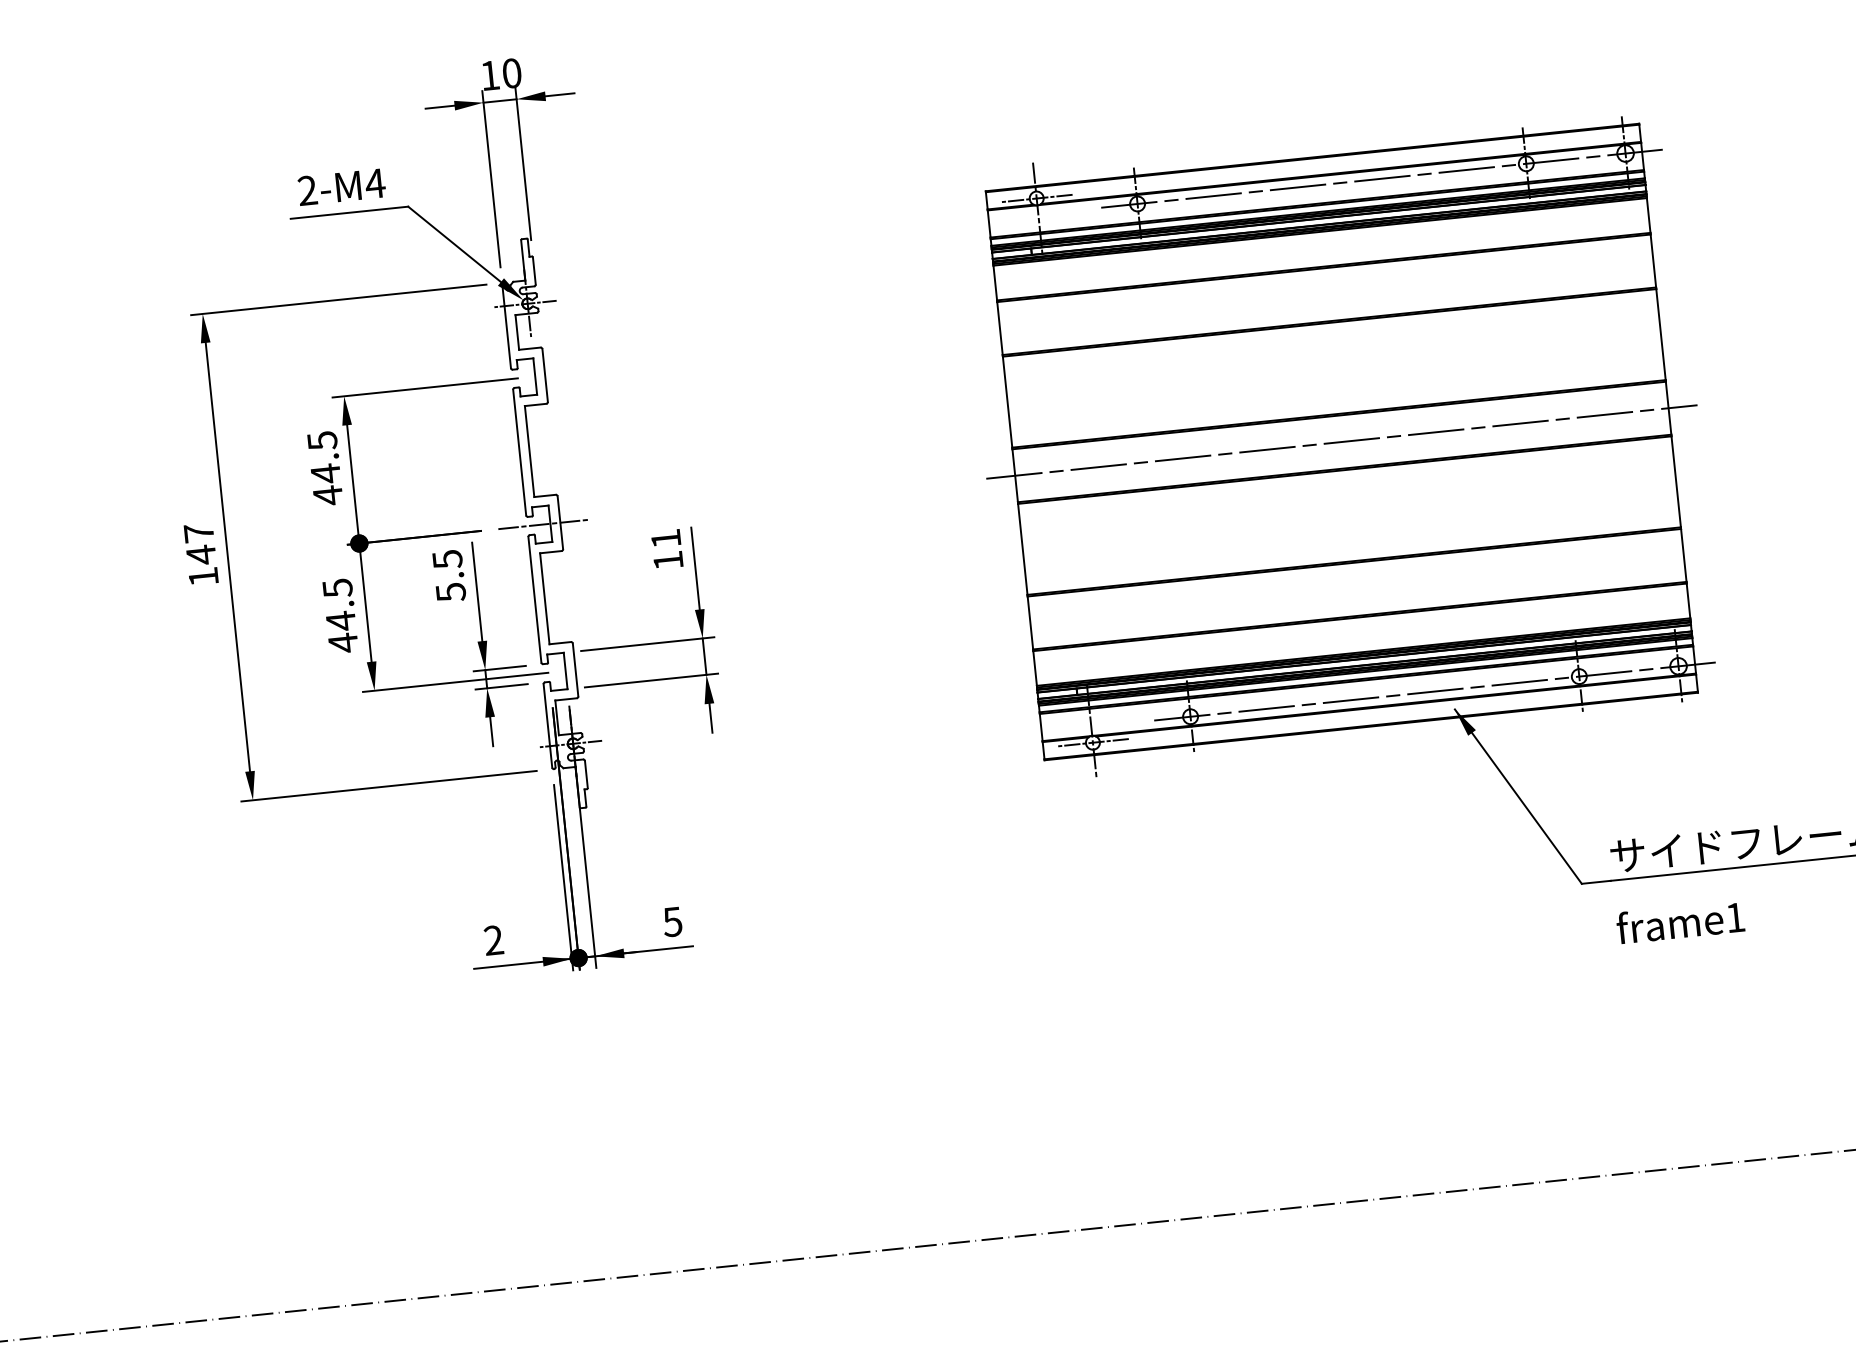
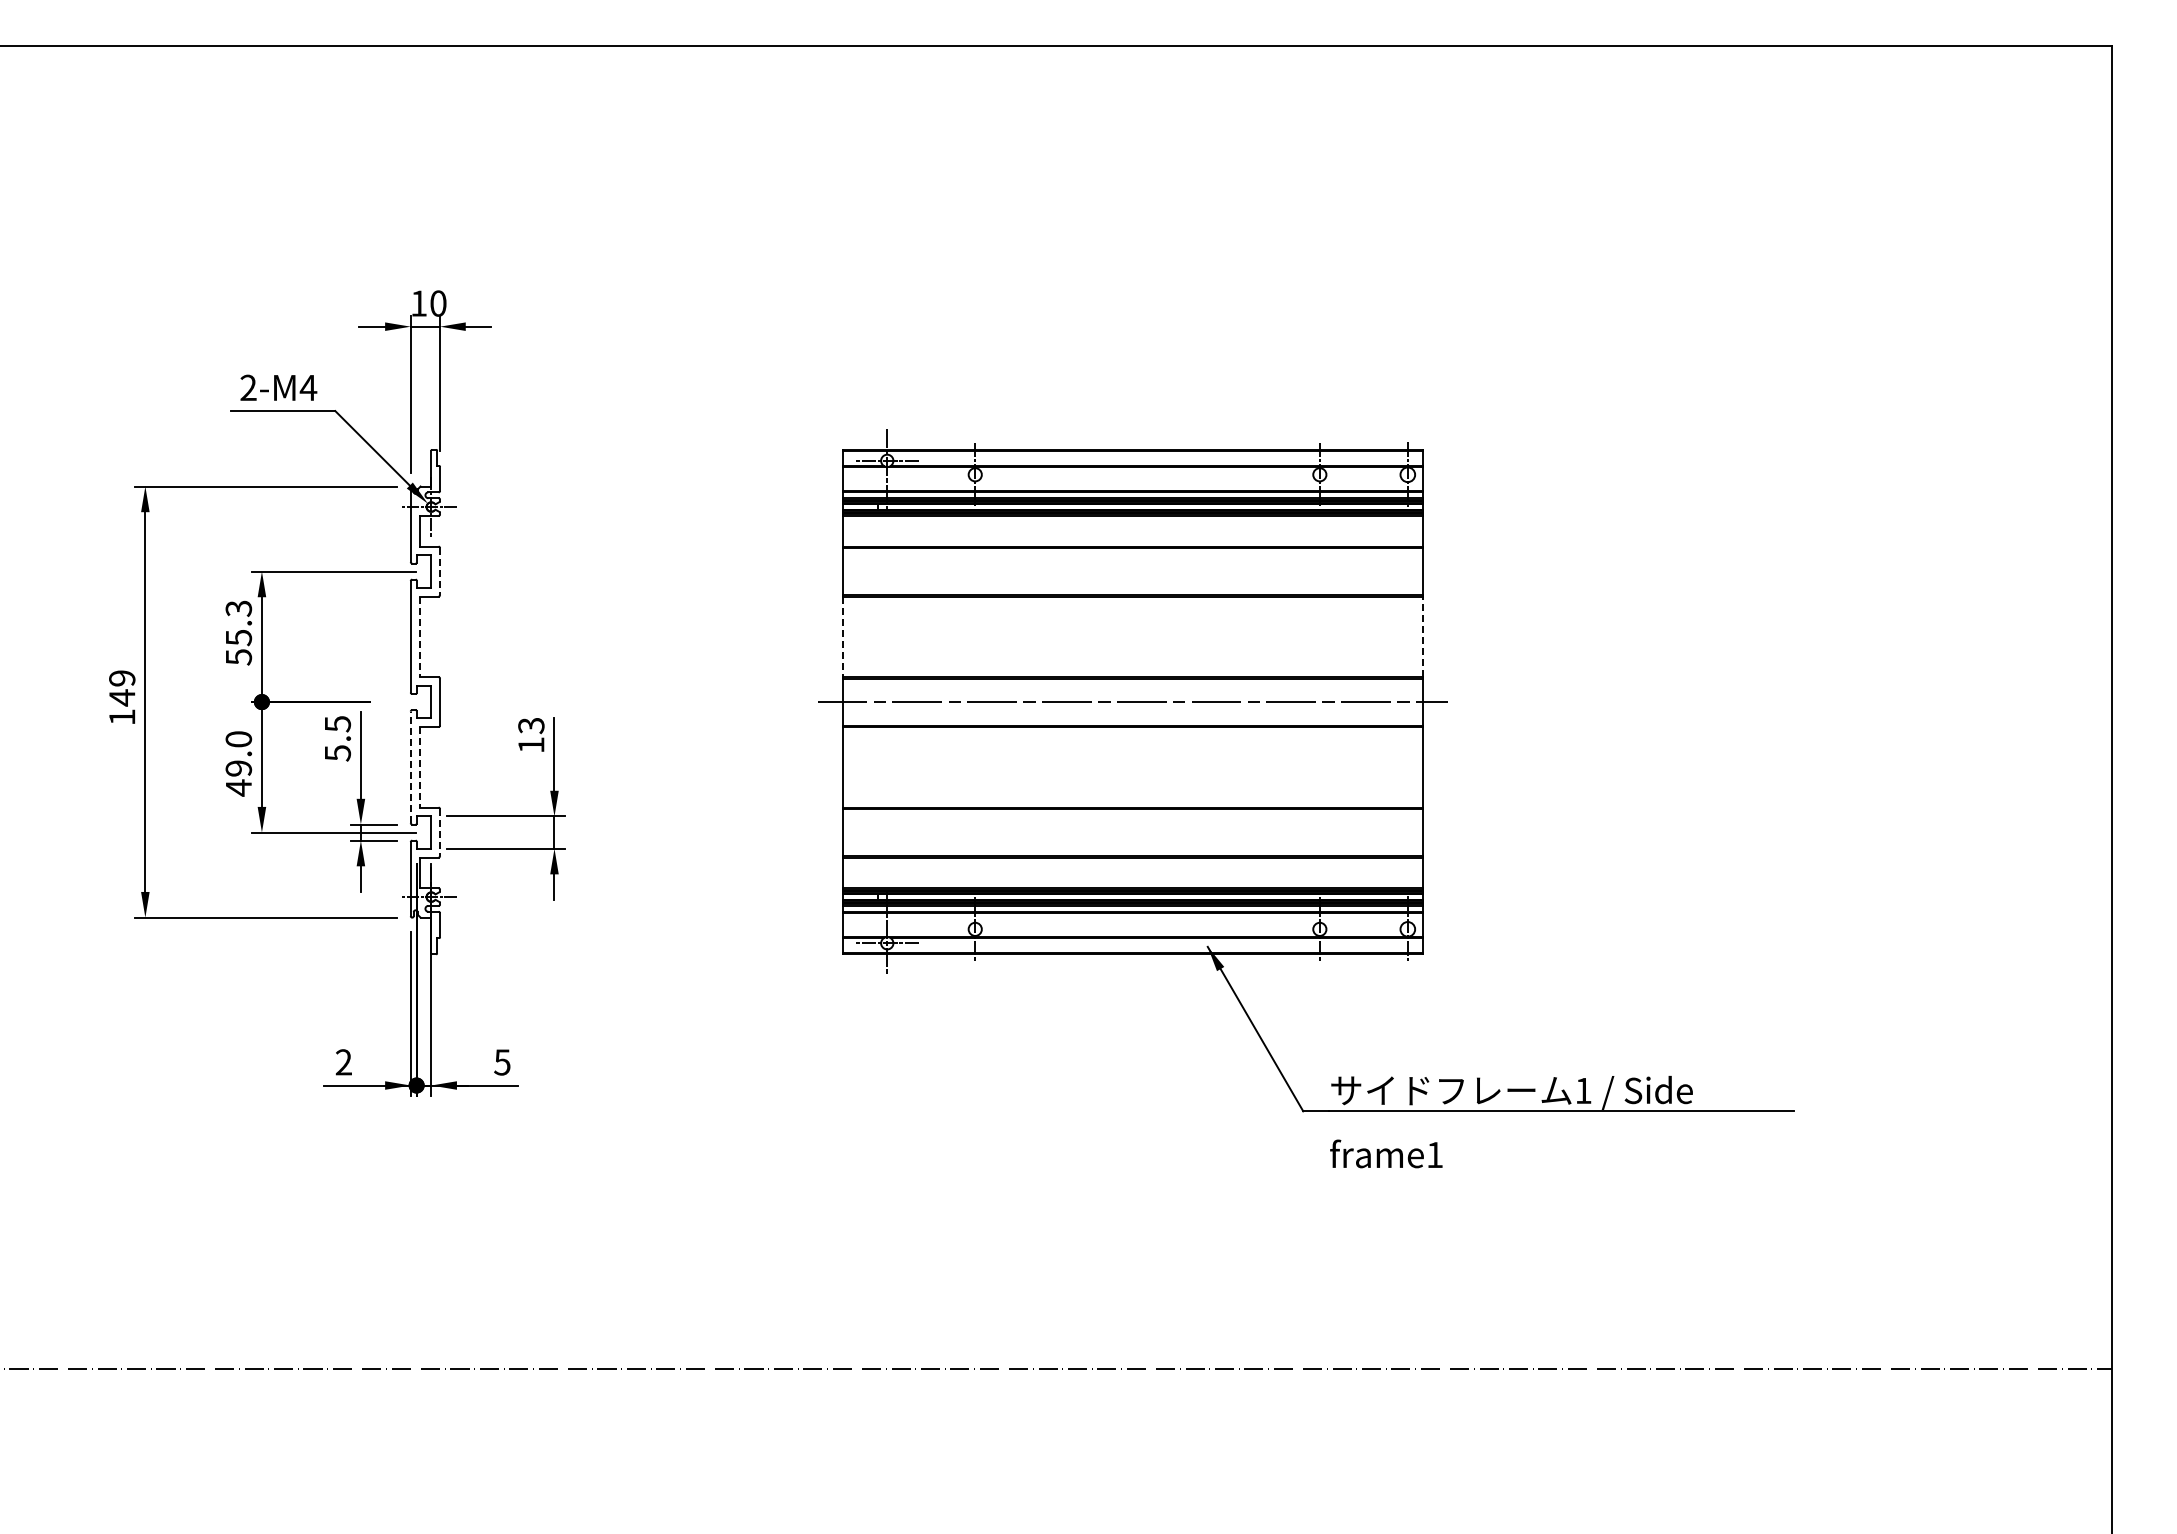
line: (1381, 178) -> (1191, 474), removed
line: (1660, 334) -> (1422, 636), solid -> dashed
line: (545, 376) -> (440, 572), solid -> dashed
line: (1007, 402) -> (843, 637), solid -> dashed
line: (529, 452) -> (419, 637), solid -> dashed
text: (324, 468) -> (238, 633), 44.5 -> 55.3
line: (543, 524) -> (425, 702), removed
text: (199, 533) -> (122, 678), 147 -> 149
text: (666, 539) -> (531, 726), 11 -> 13
line: (544, 598) -> (419, 767), solid -> dashed
line: (534, 600) -> (410, 767), solid -> dashed
text: (339, 605) -> (238, 754), 44.5 -> 49.0
line: (576, 670) -> (440, 833), solid -> dashed
line: (1434, 691) -> (1191, 929), removed

